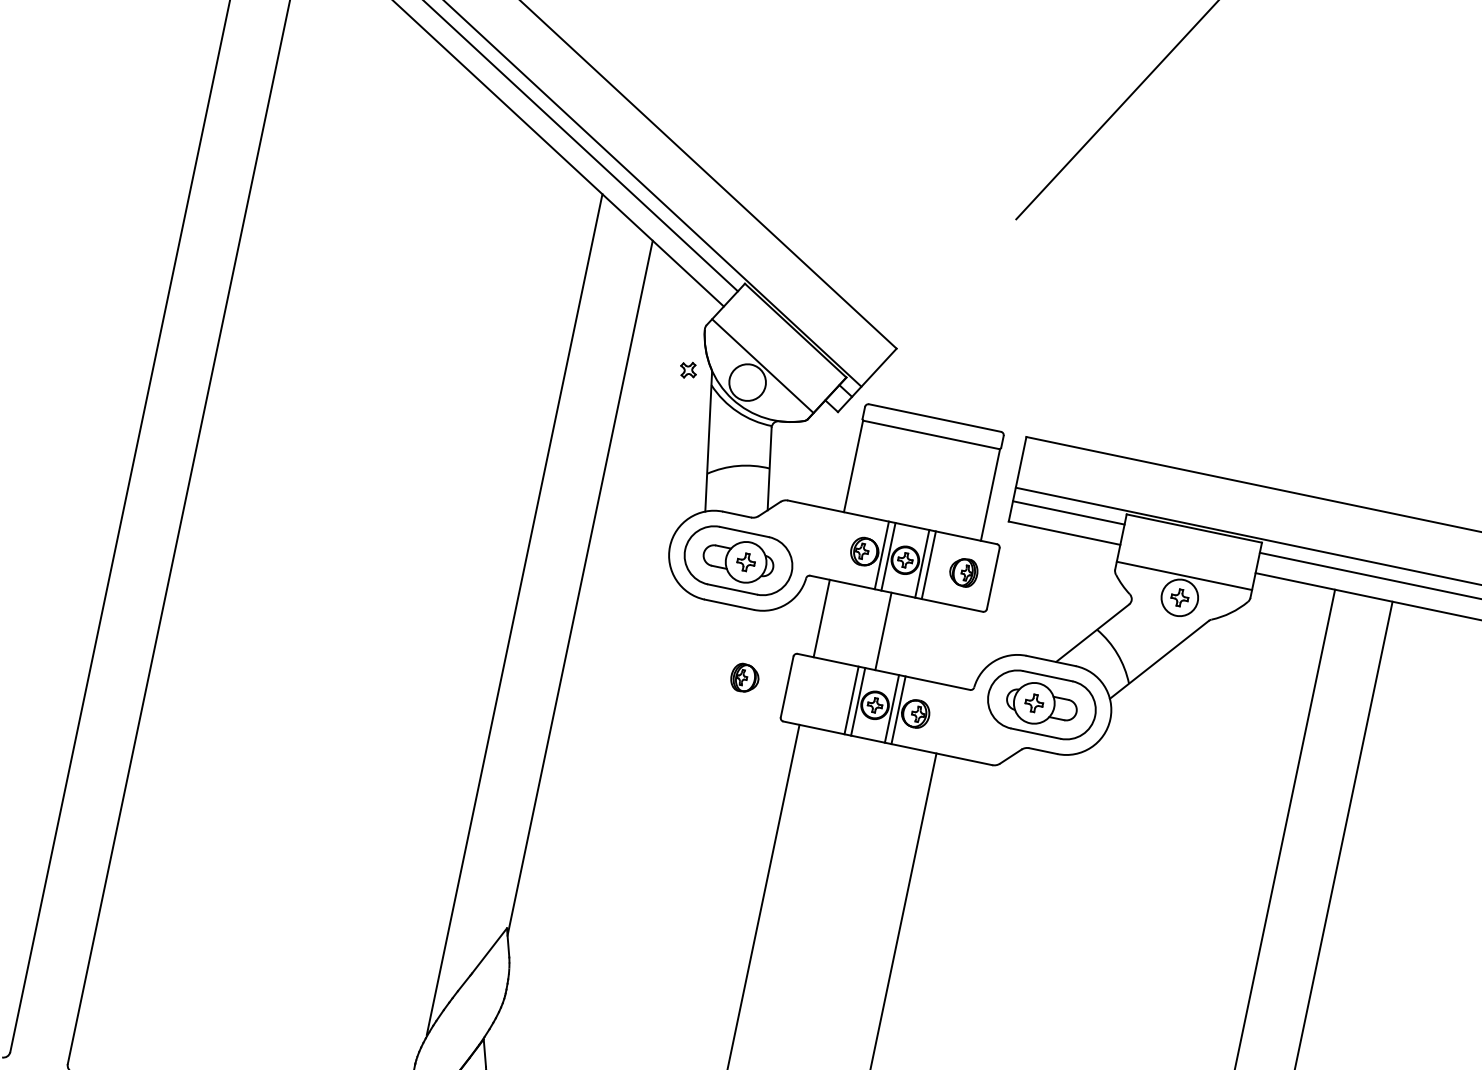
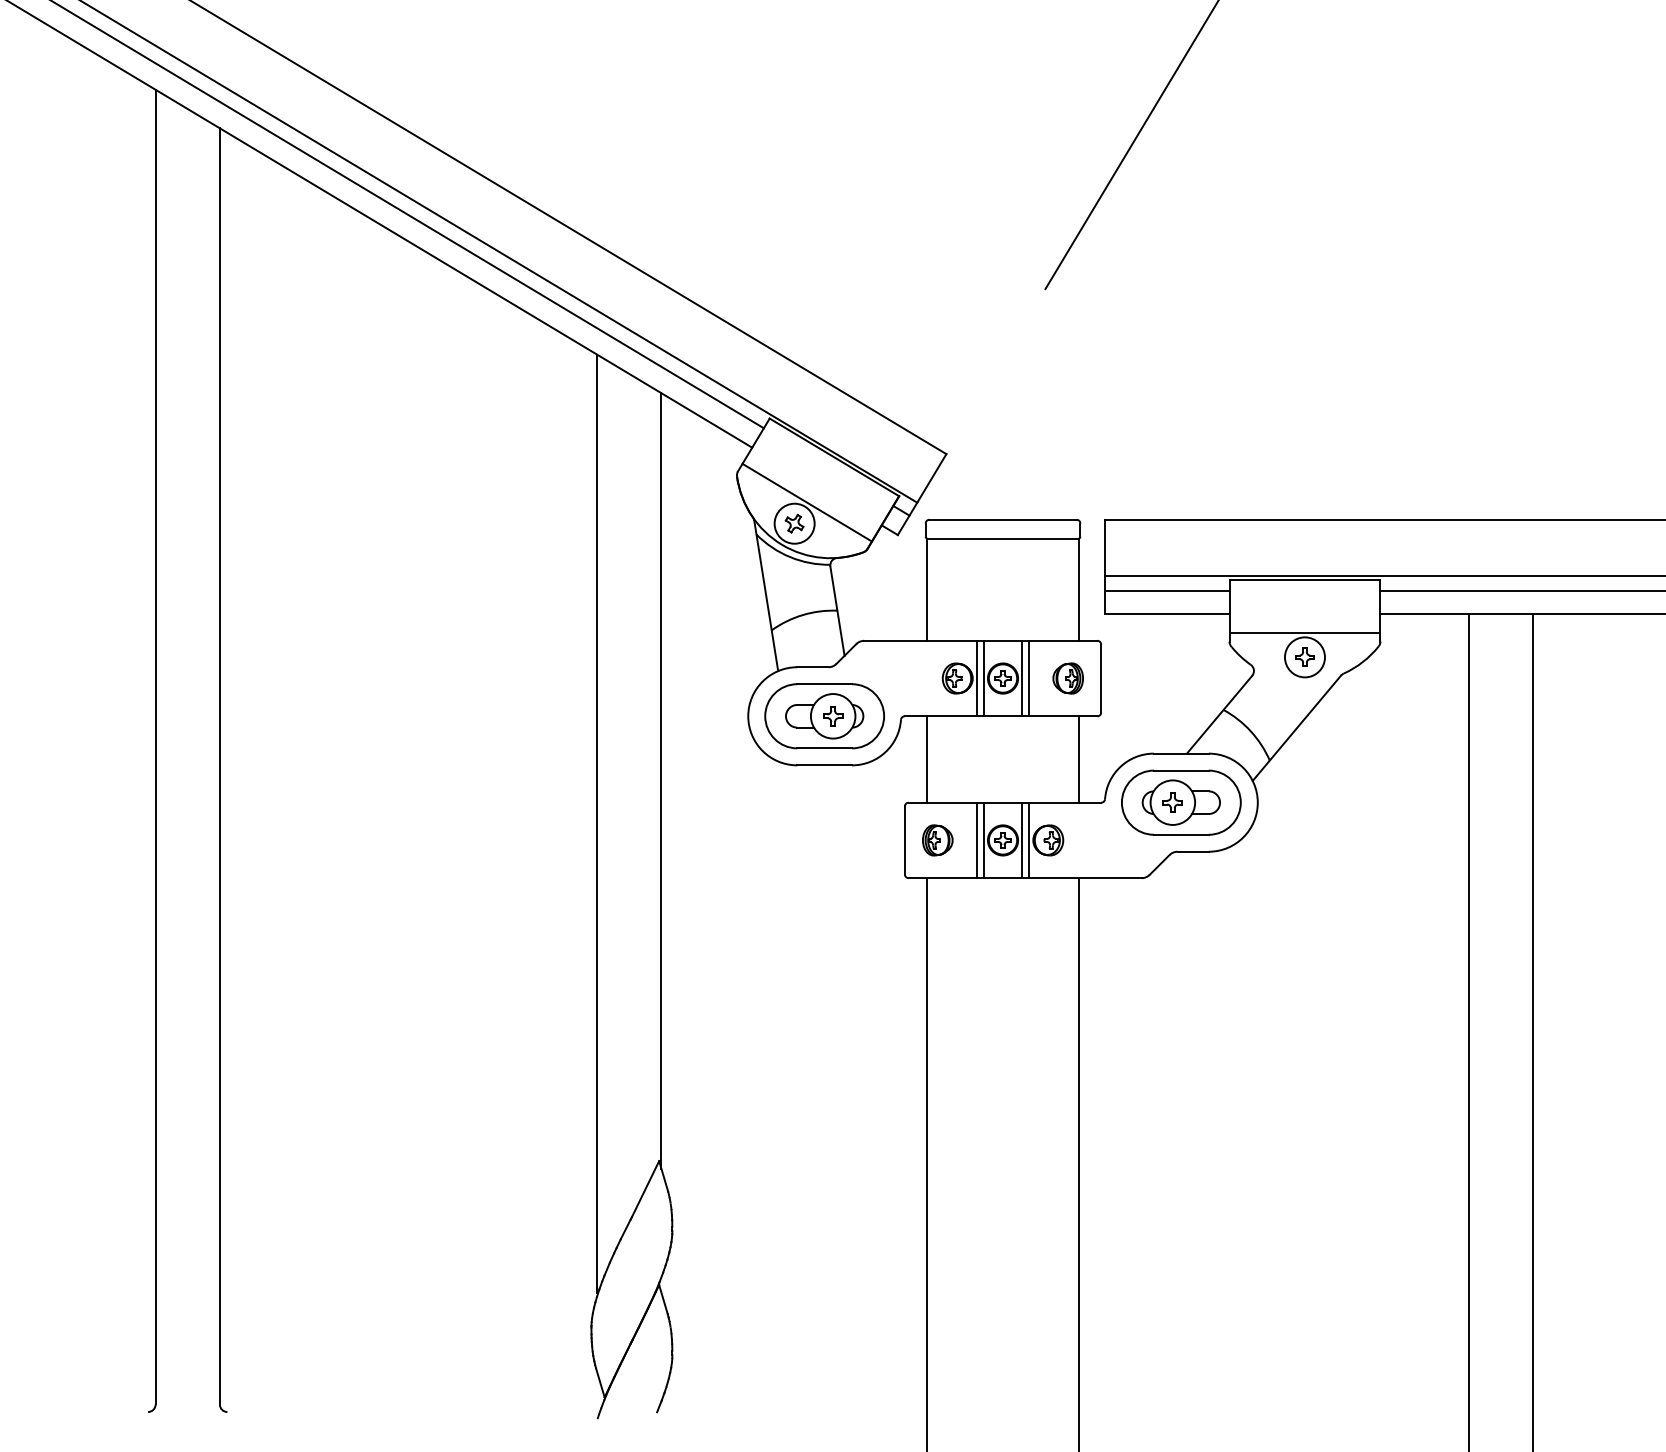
part: (688, 370) -> (794, 523), moved
line: (883, 631) -> (1079, 759), moved
part: (744, 678) -> (937, 840), moved

